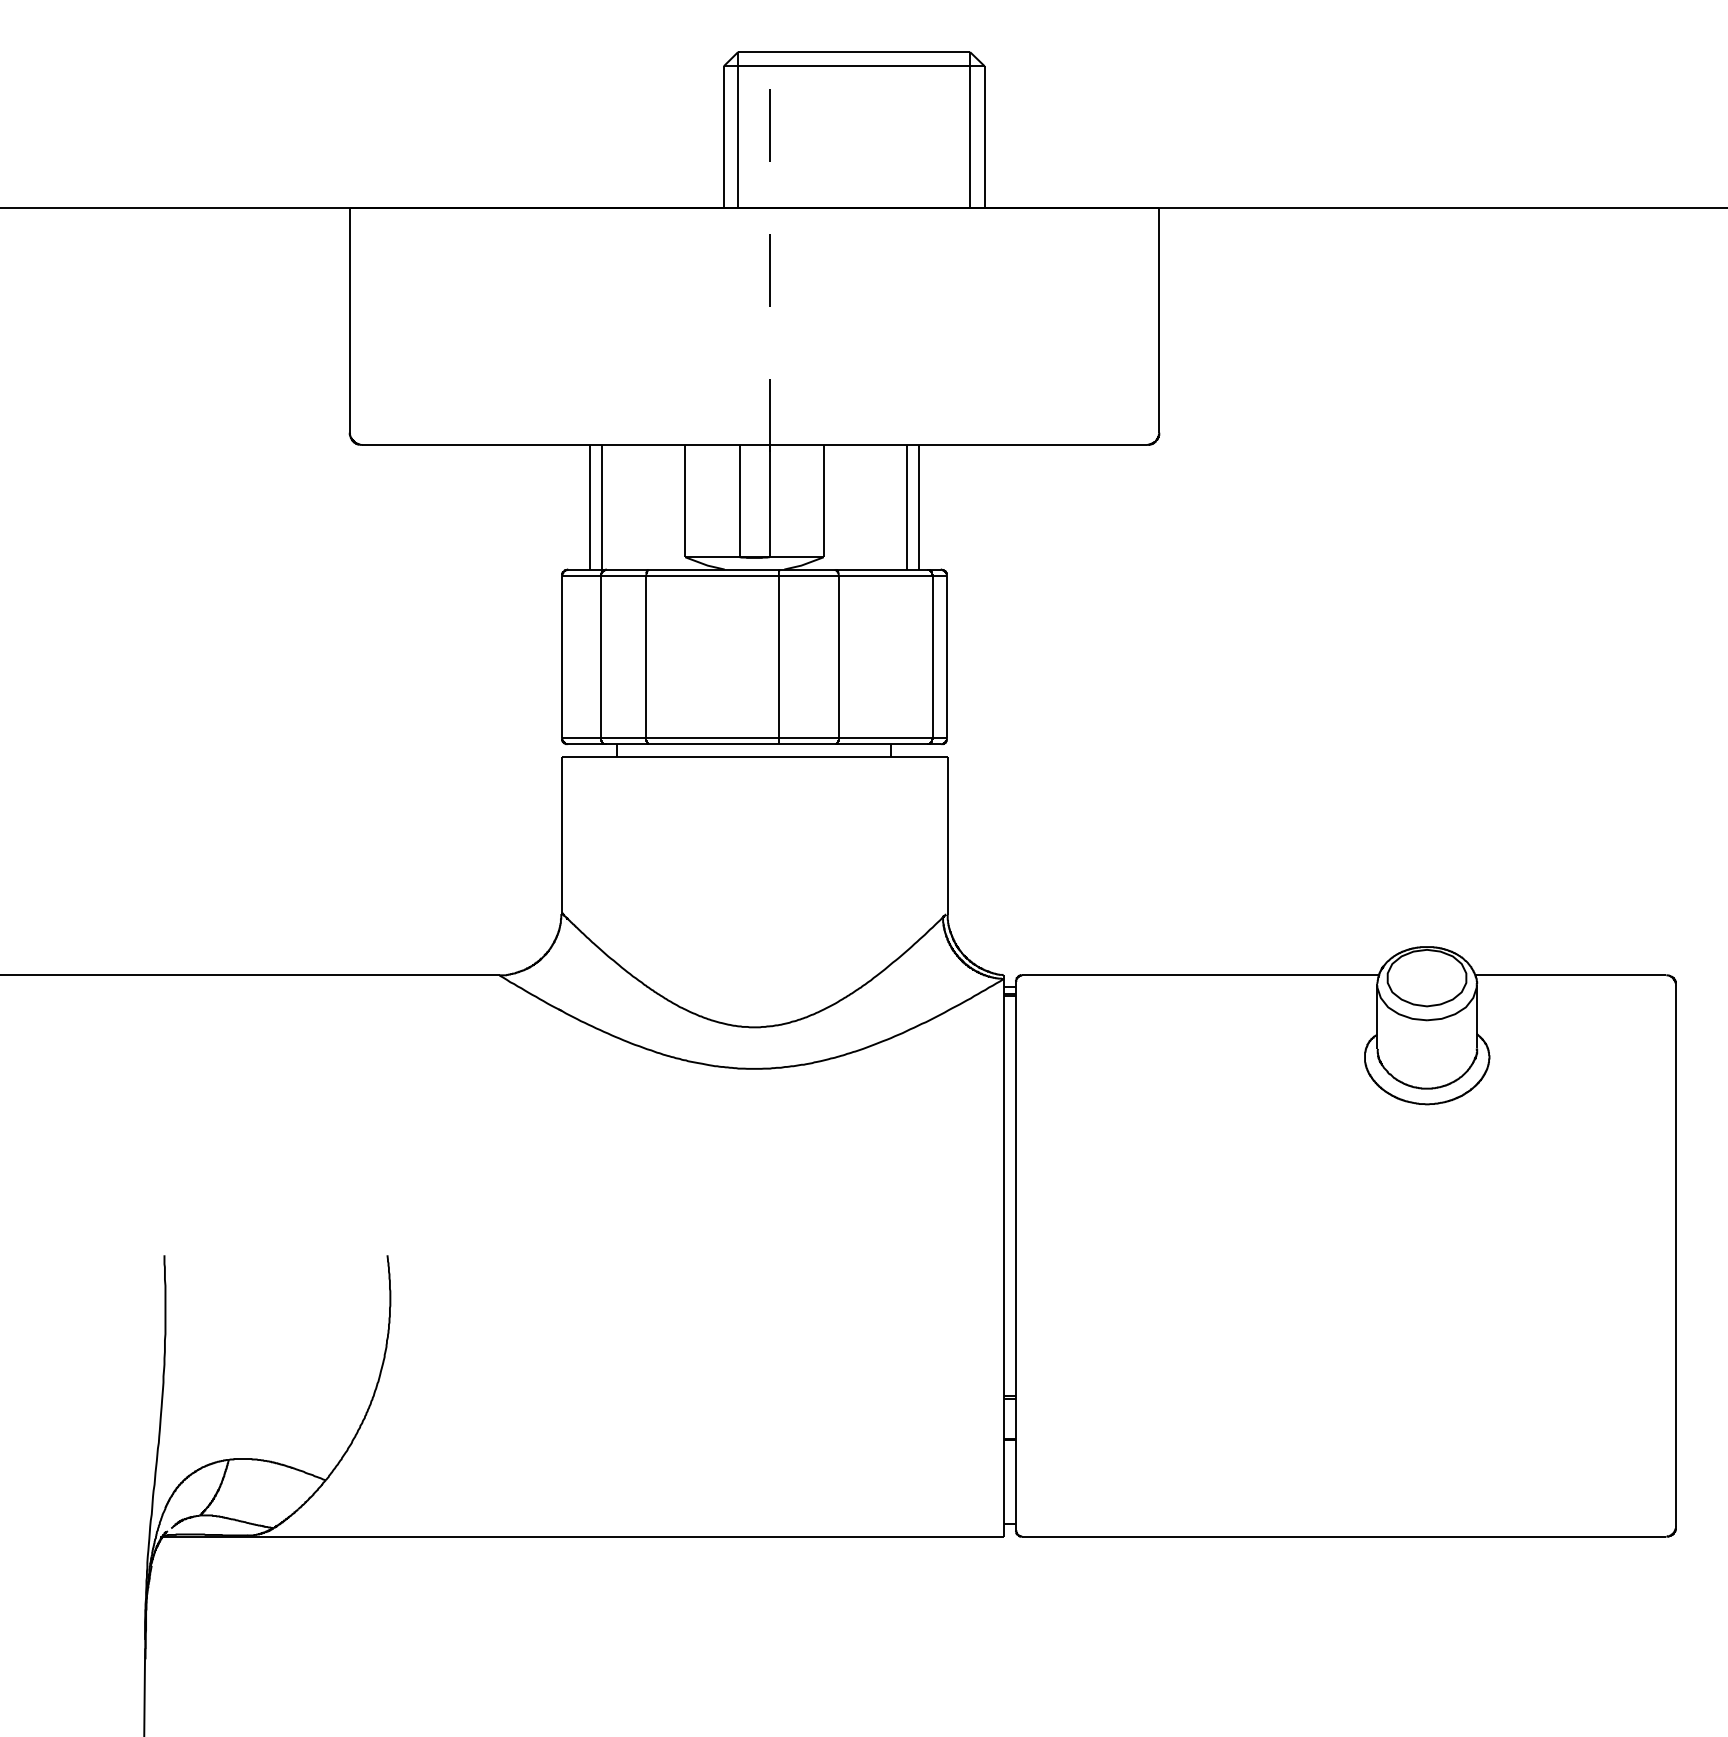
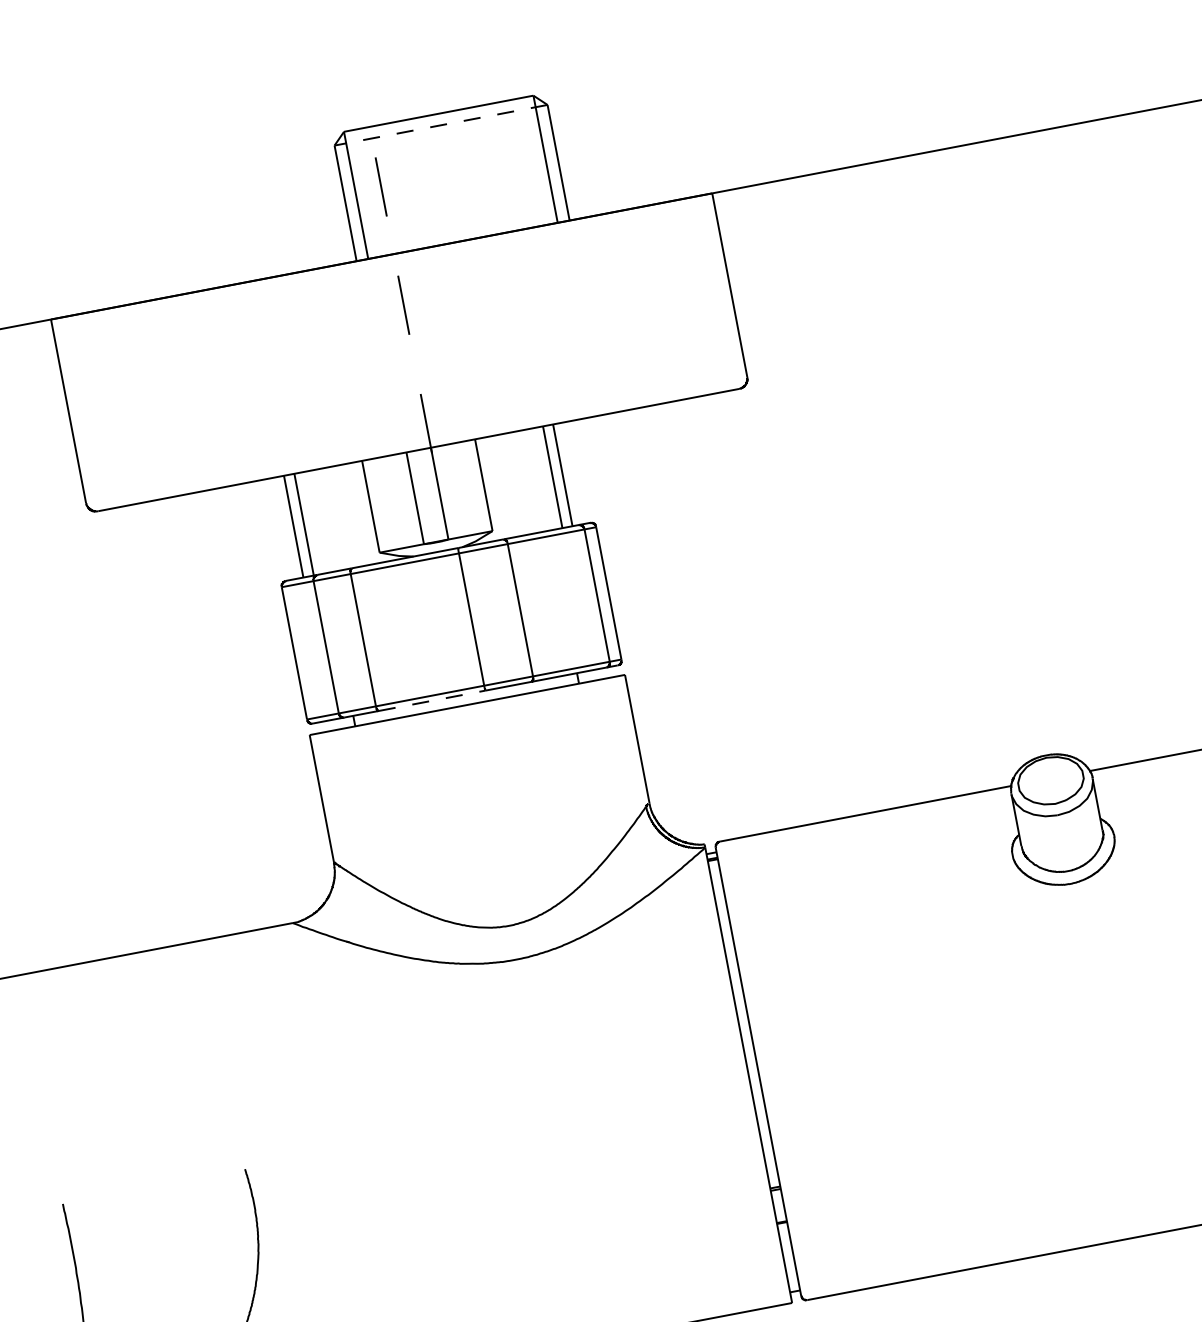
line: (853, 66) -> (440, 125), solid -> dashed
line: (714, 744) -> (432, 701), solid -> dashed

